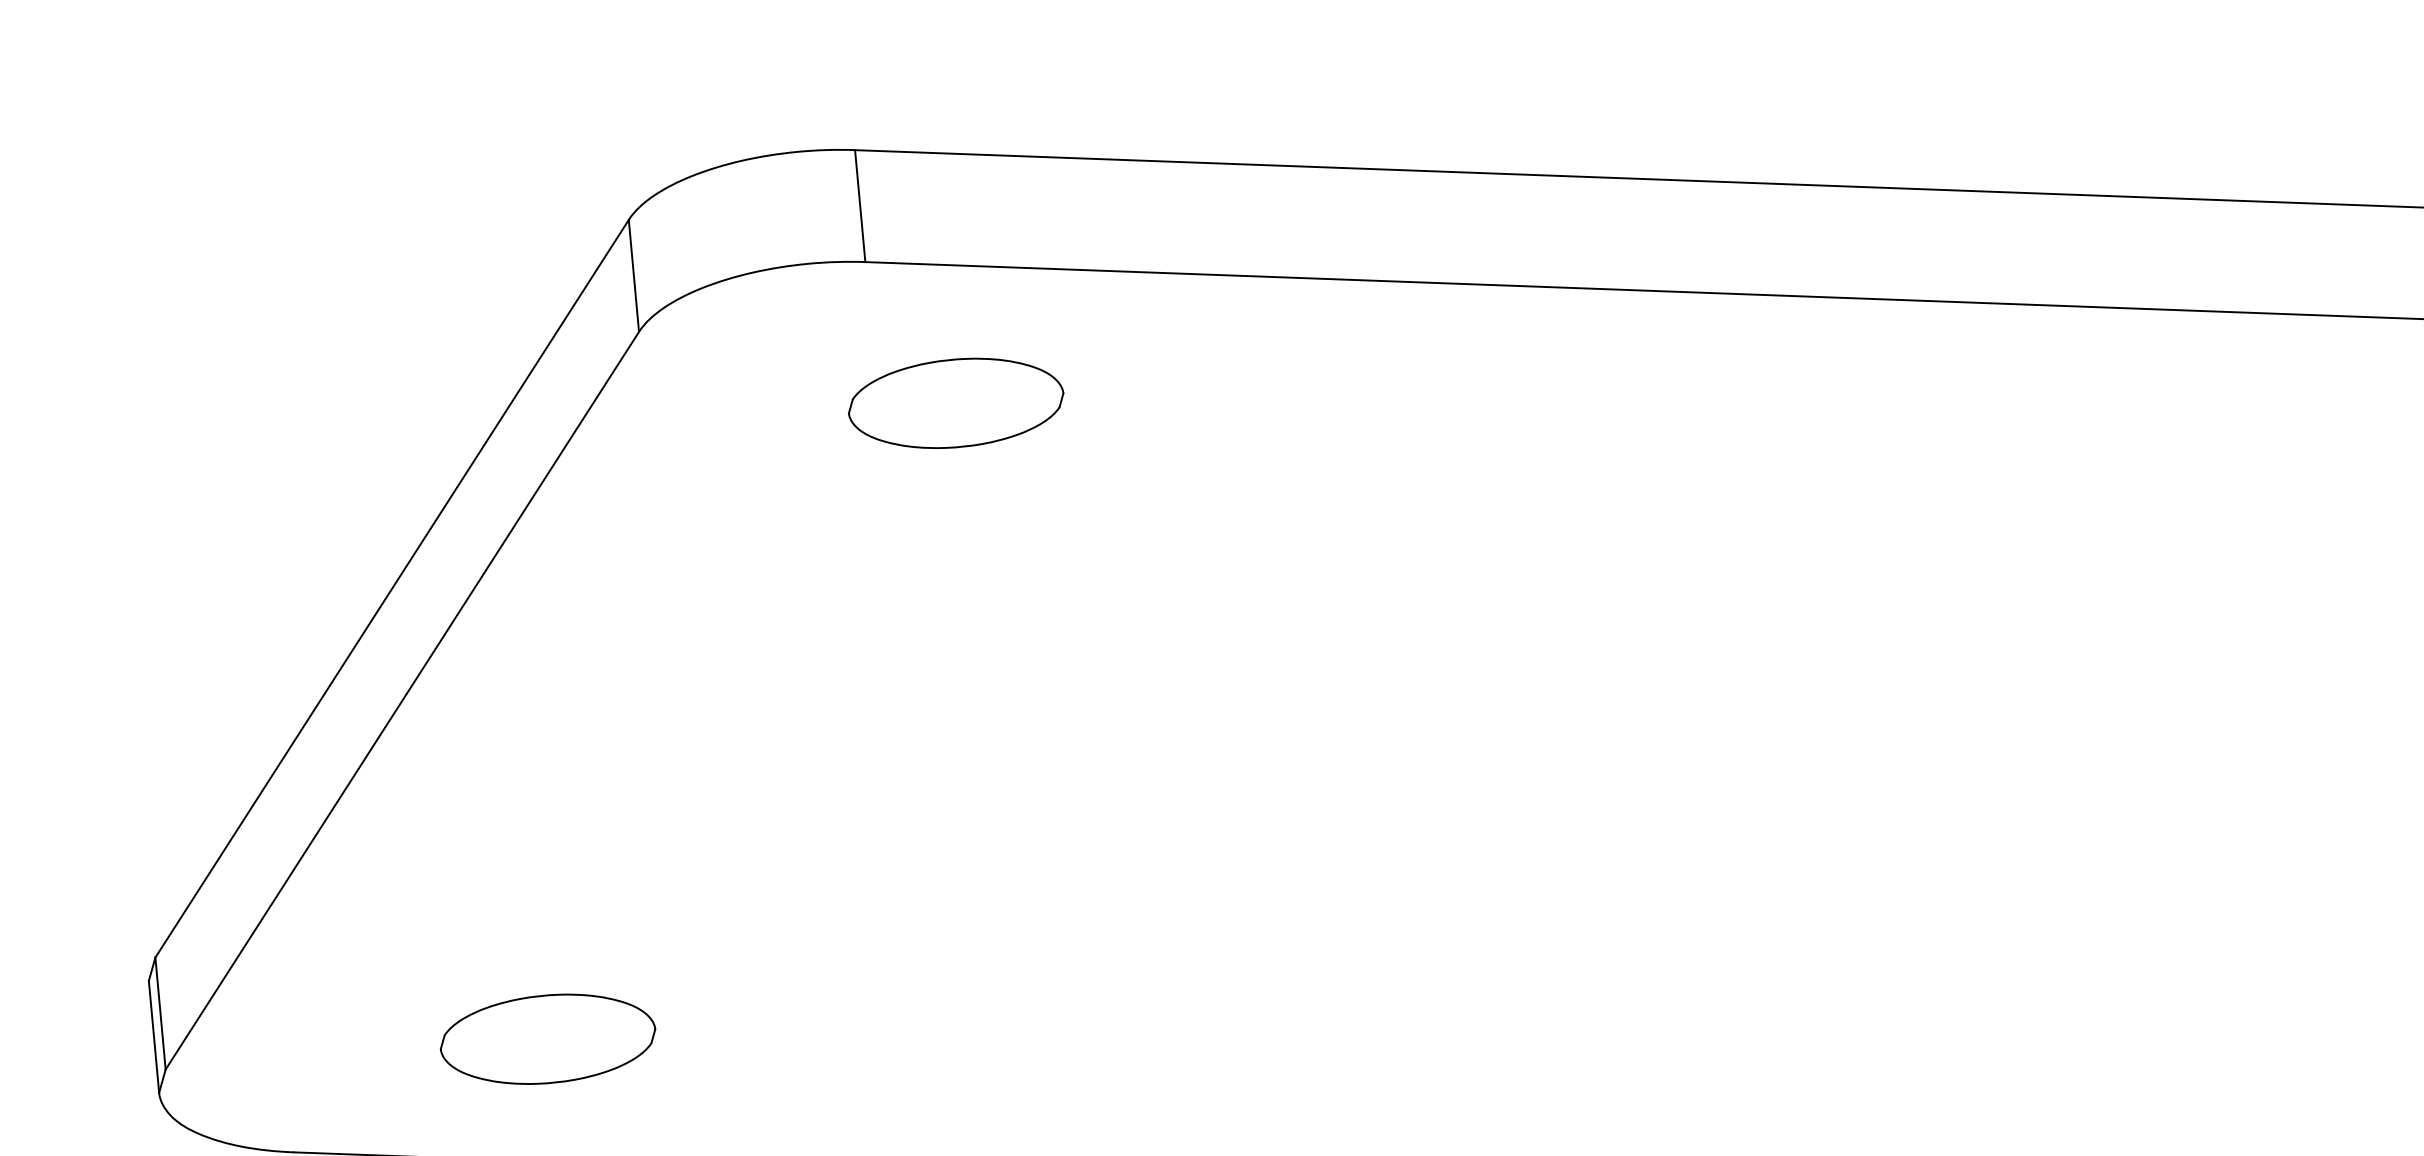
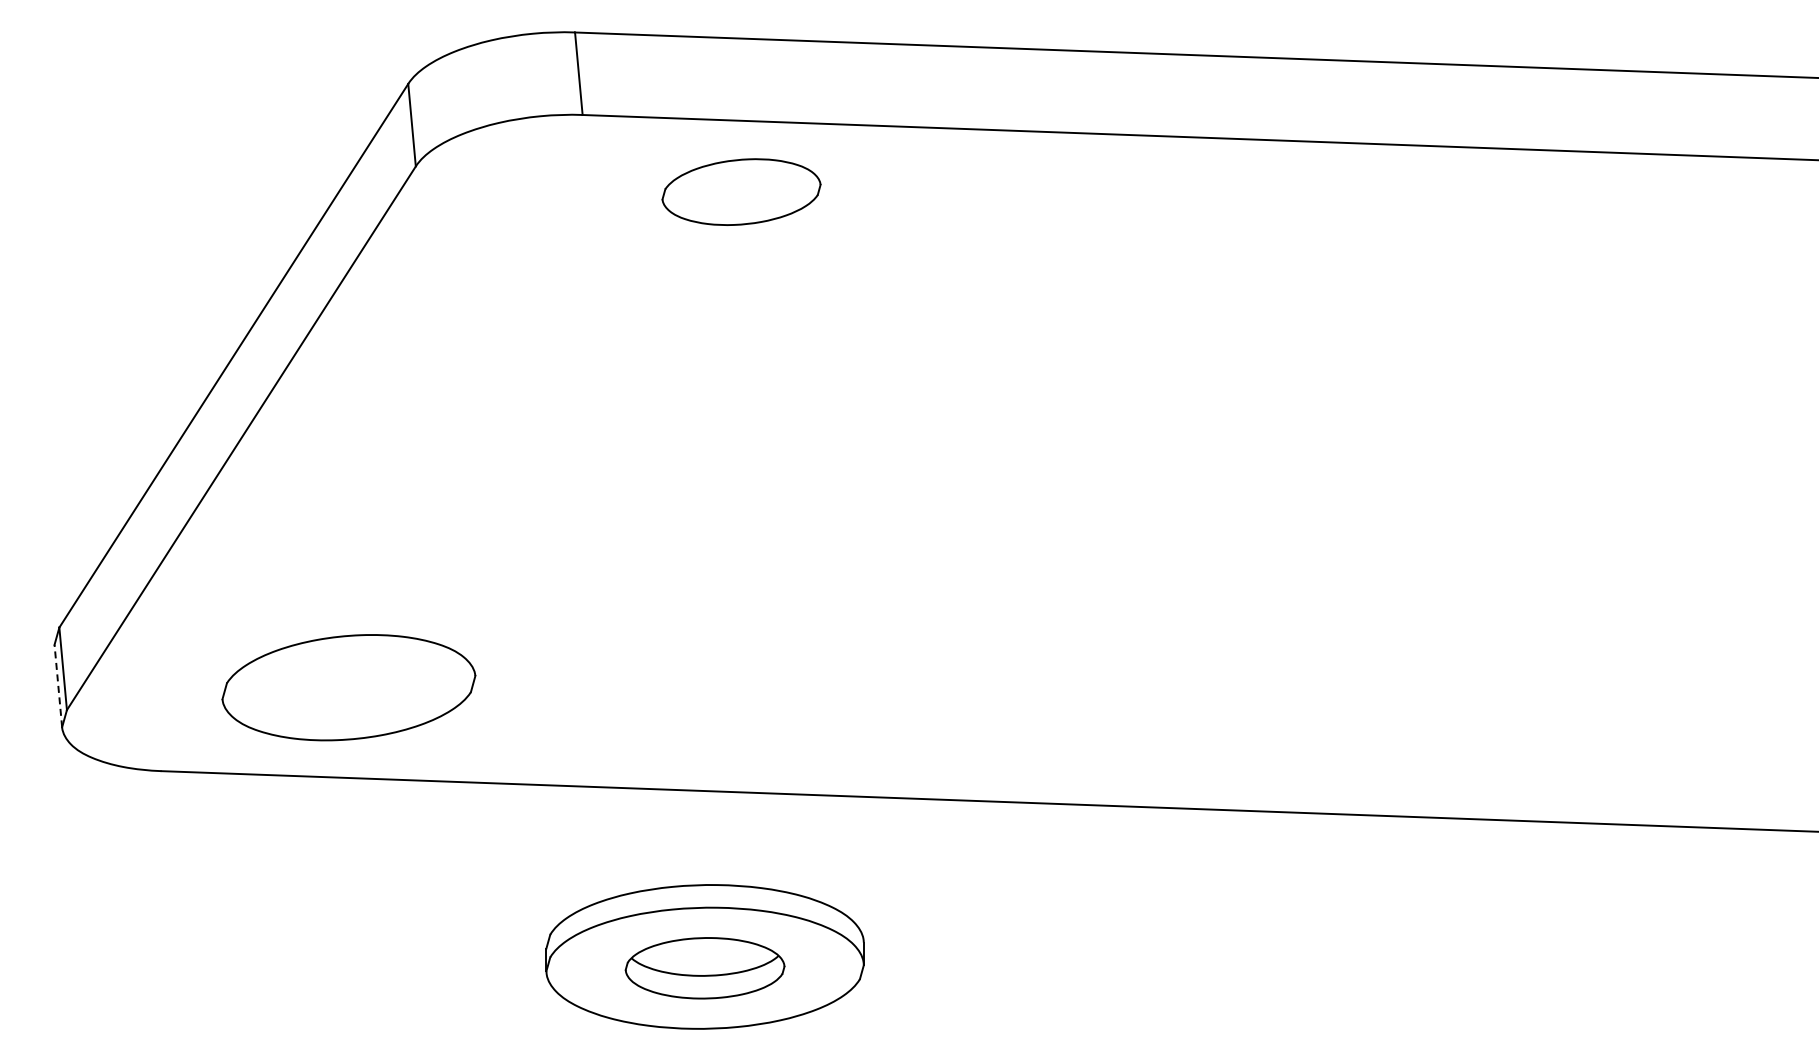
part: (956, 402) -> (741, 191), moved
line: (154, 1036) -> (58, 685), solid -> dashed
part: (547, 1038) -> (348, 687), size x1.6

